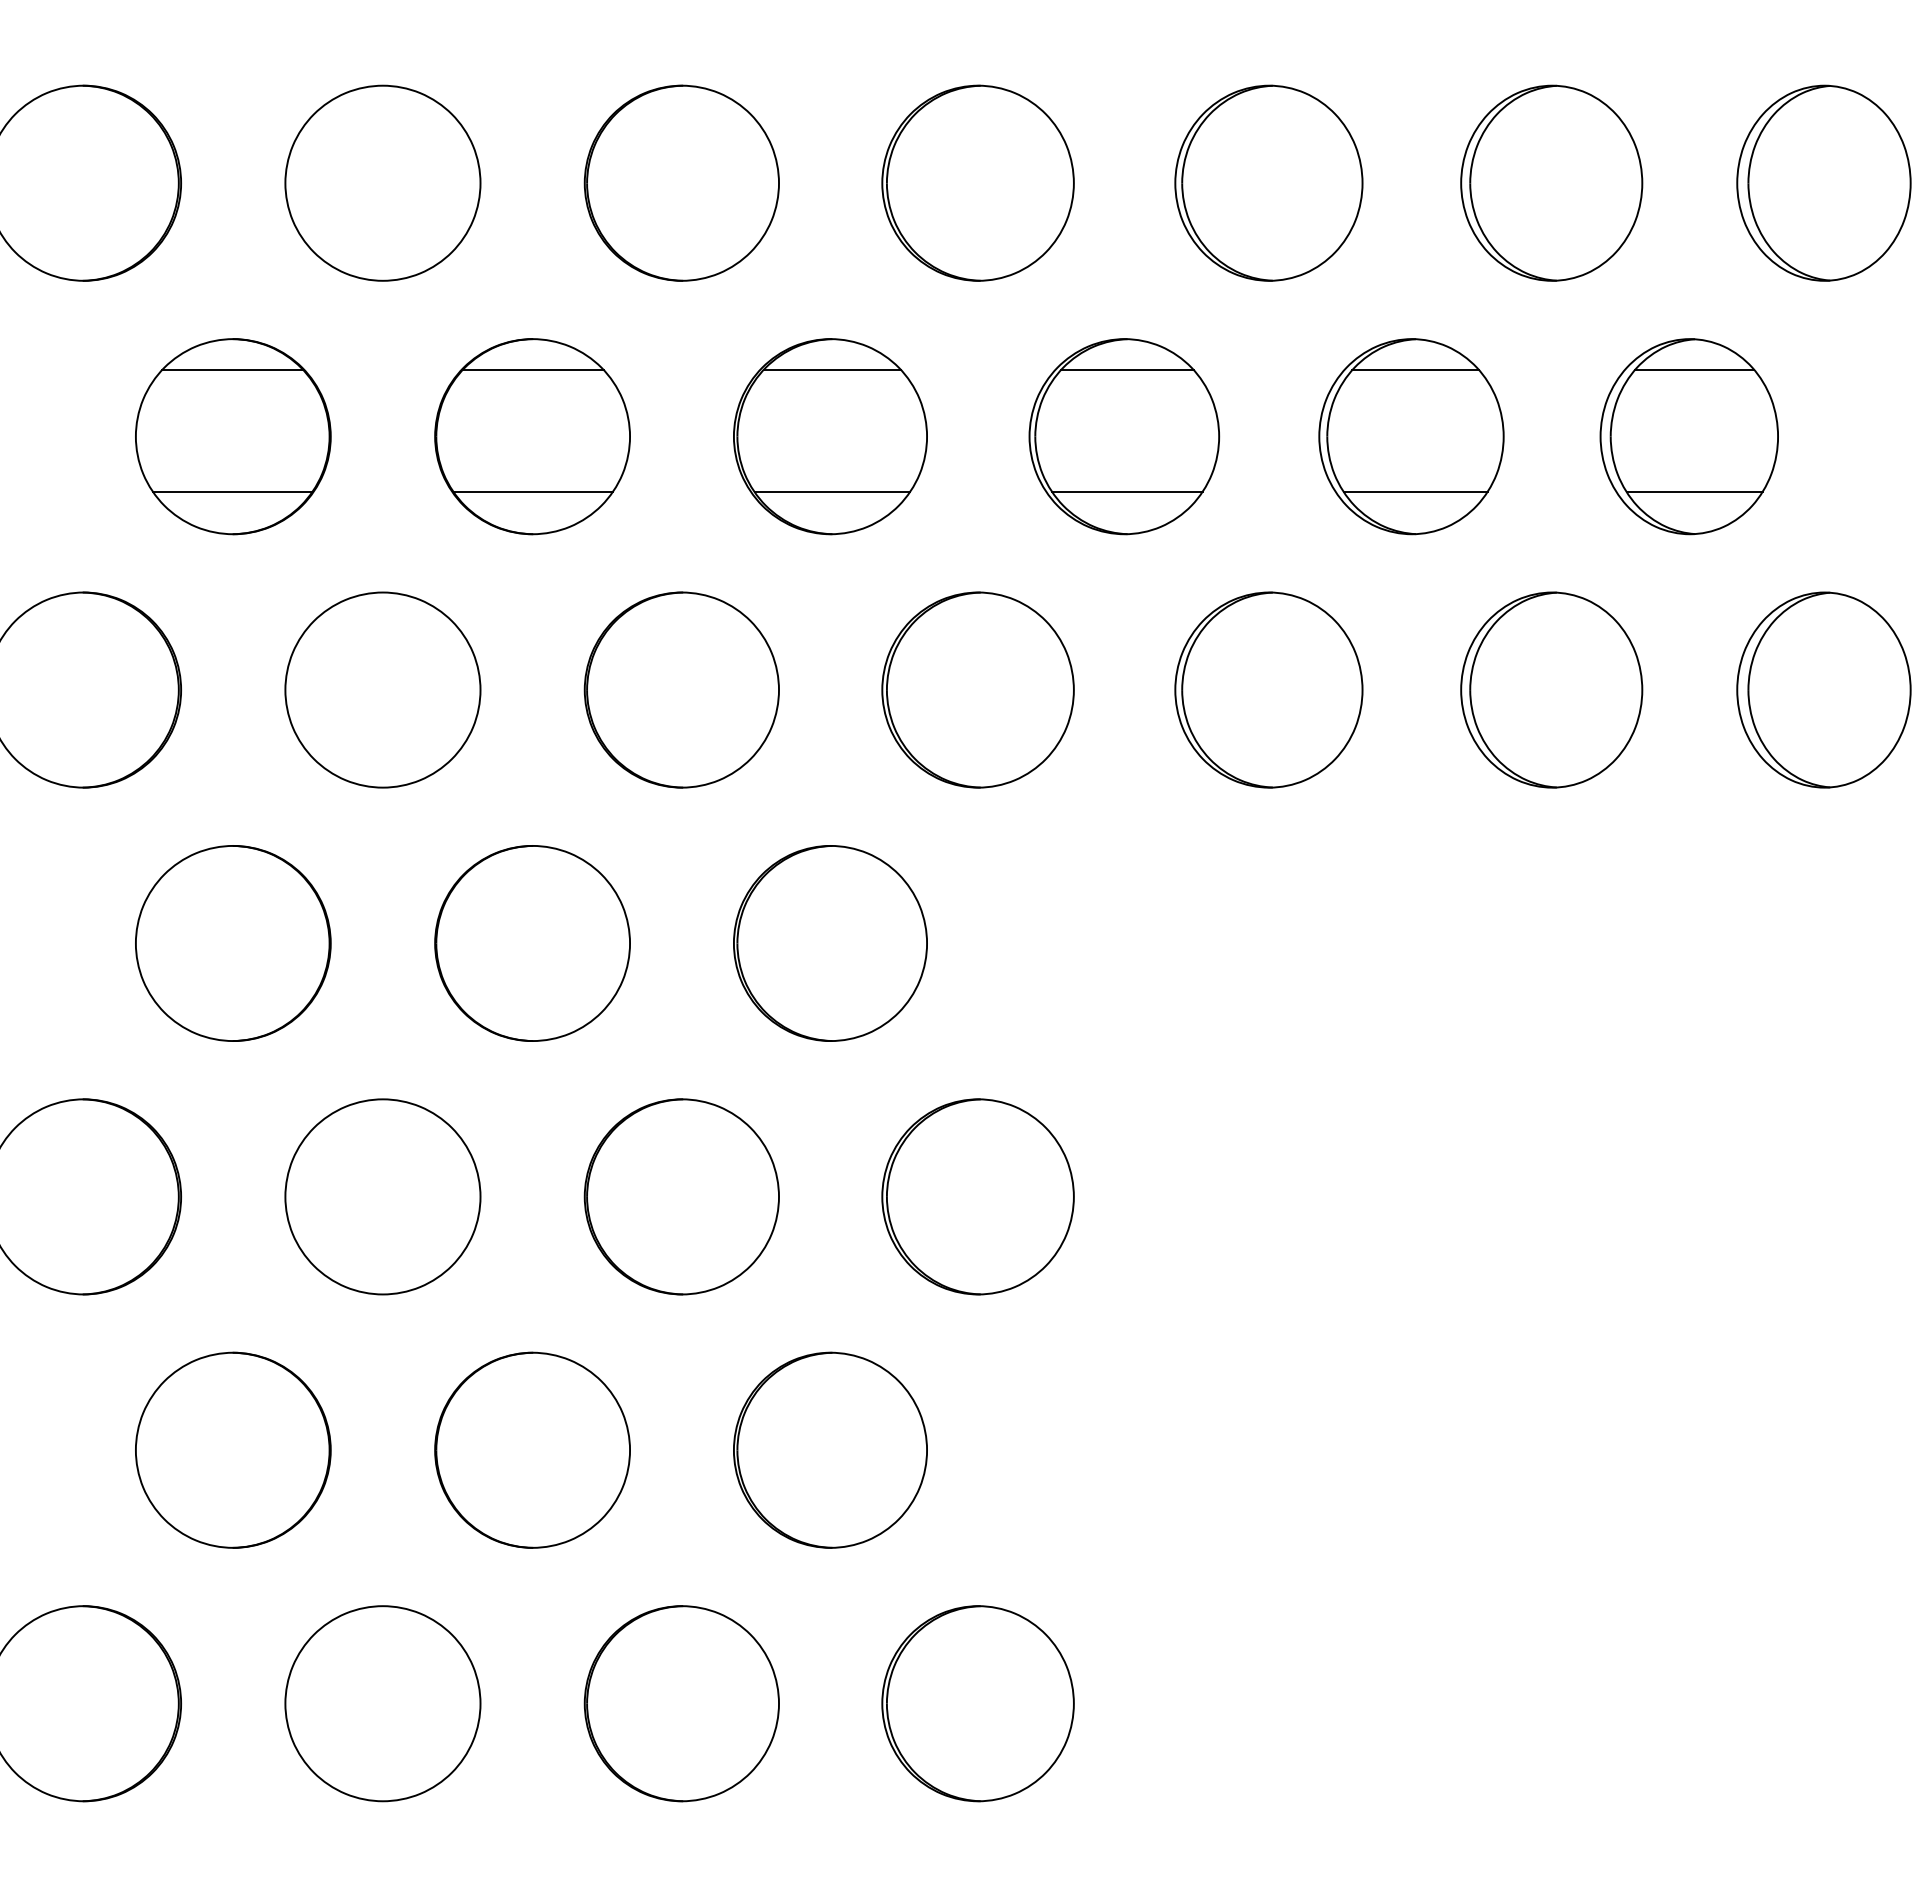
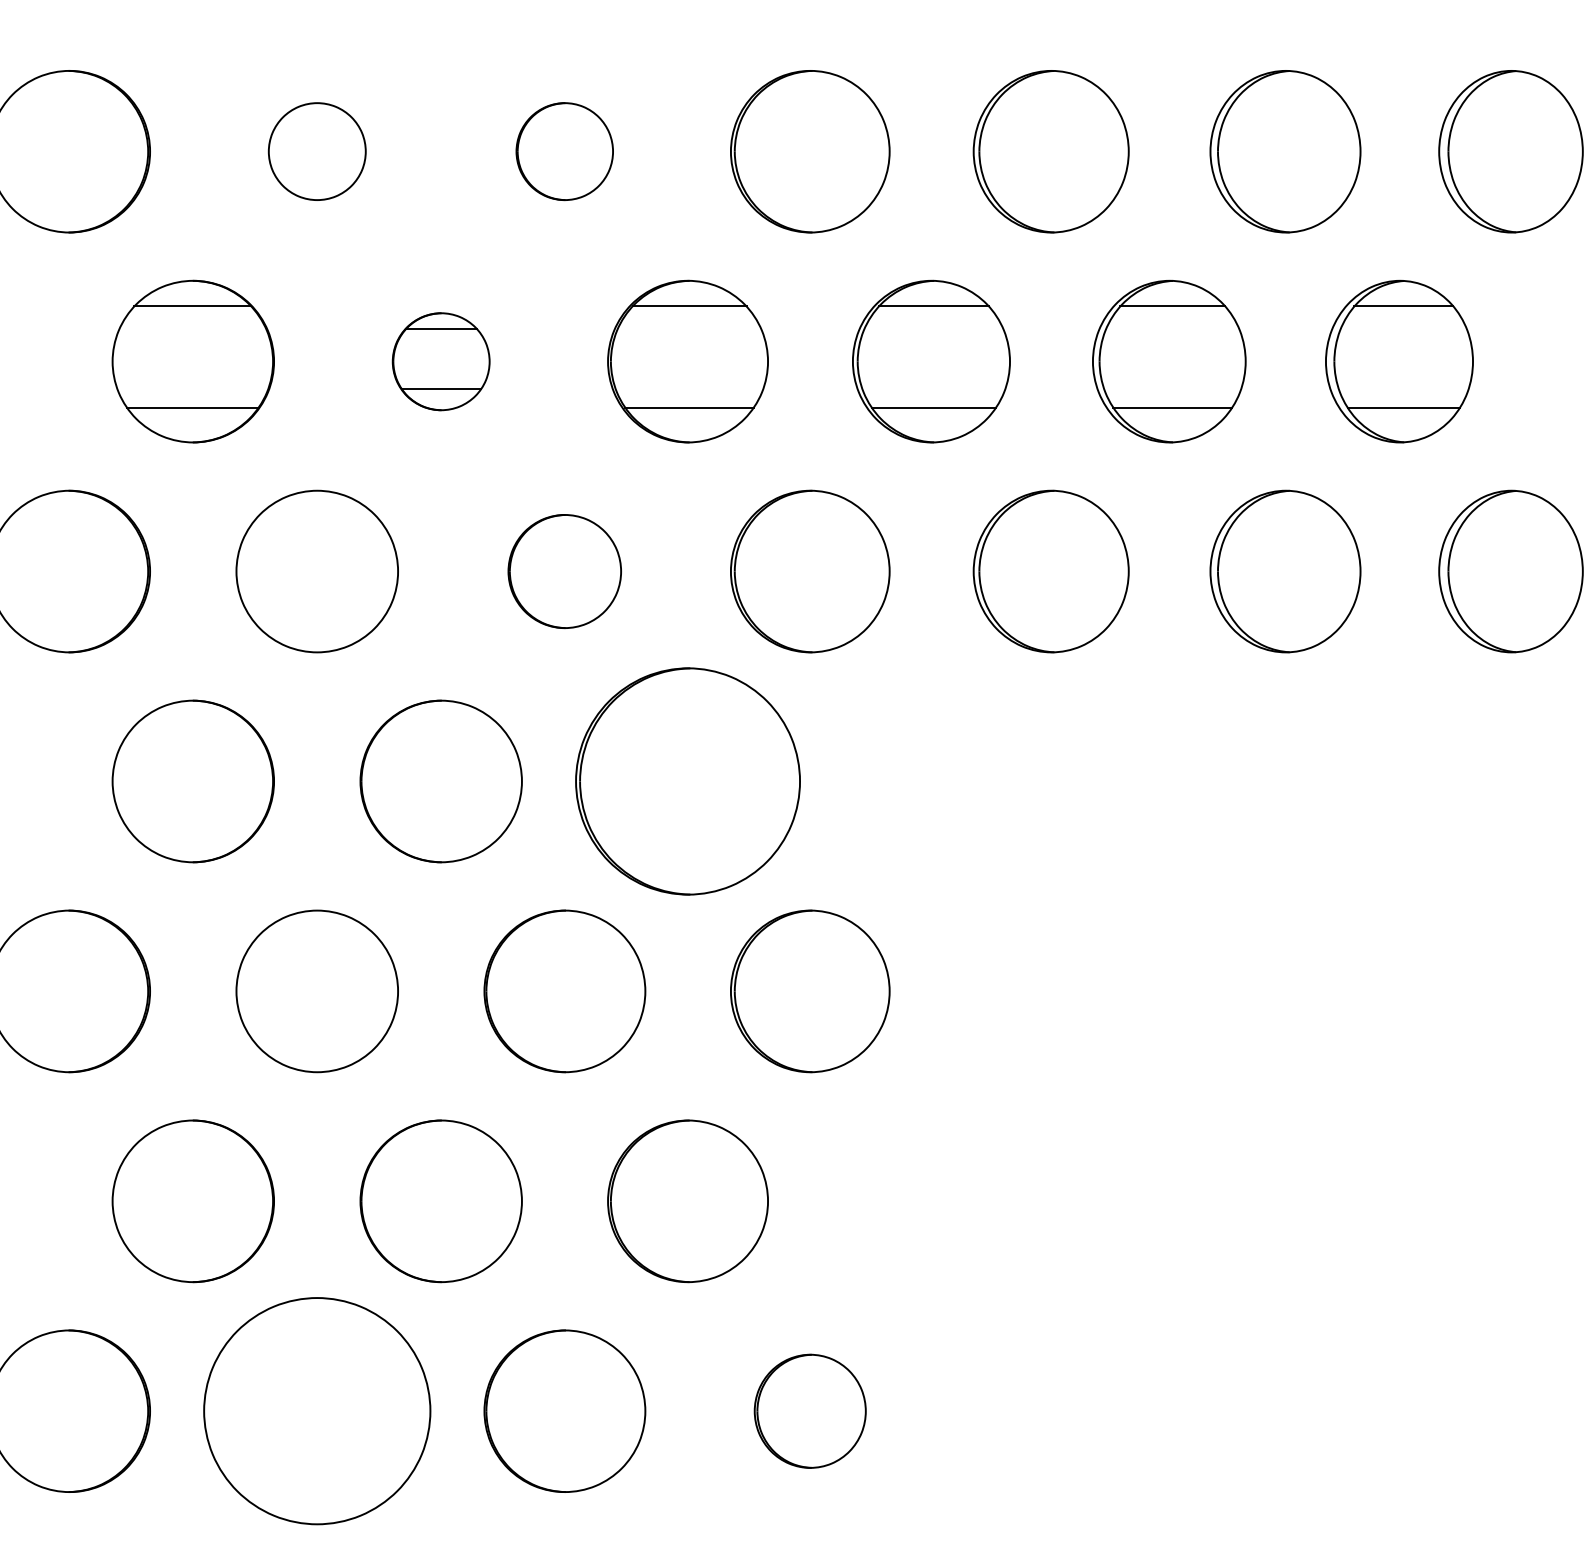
part: (382, 182) -> (316, 151), size x0.6
part: (681, 182) -> (564, 151), size x0.6
part: (532, 436) -> (441, 361), size x0.6
part: (681, 689) -> (564, 571), size x0.7
part: (830, 943) -> (688, 781), size x1.4
part: (382, 1703) -> (316, 1411), size x1.4
part: (977, 1703) -> (809, 1411), size x0.7

